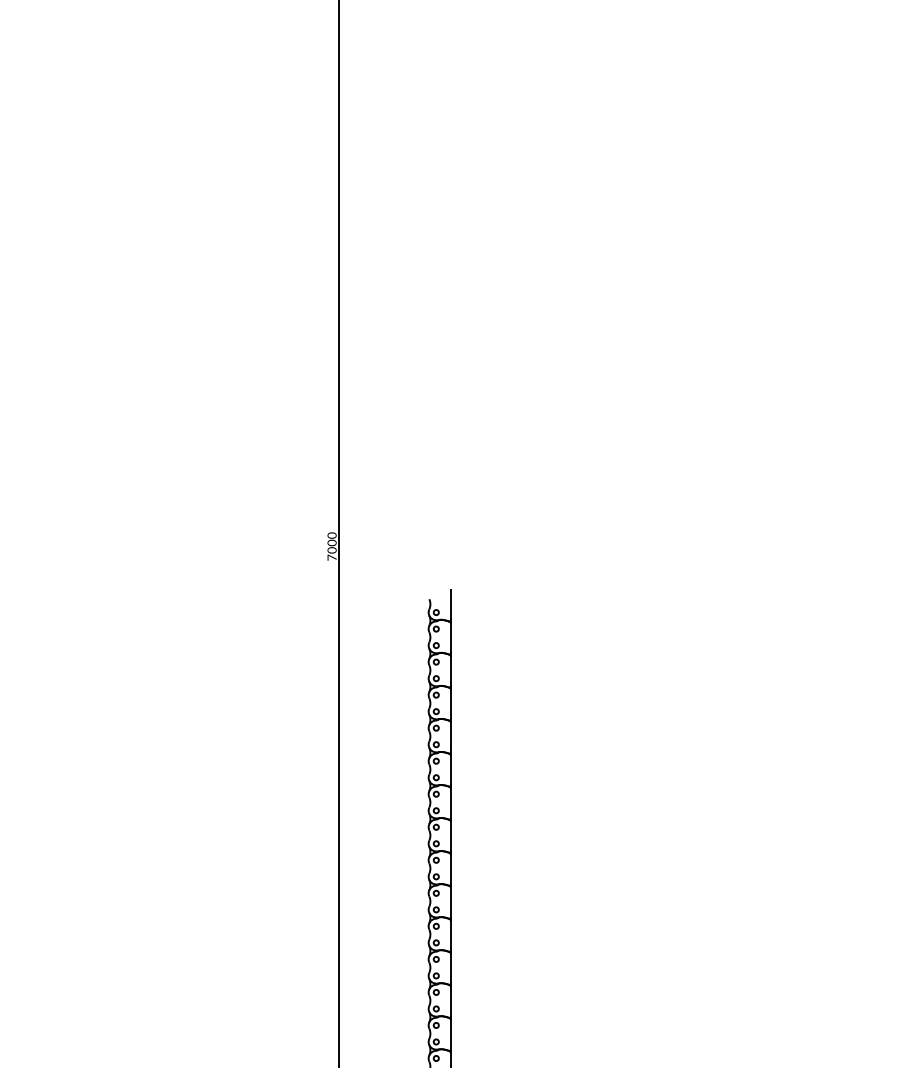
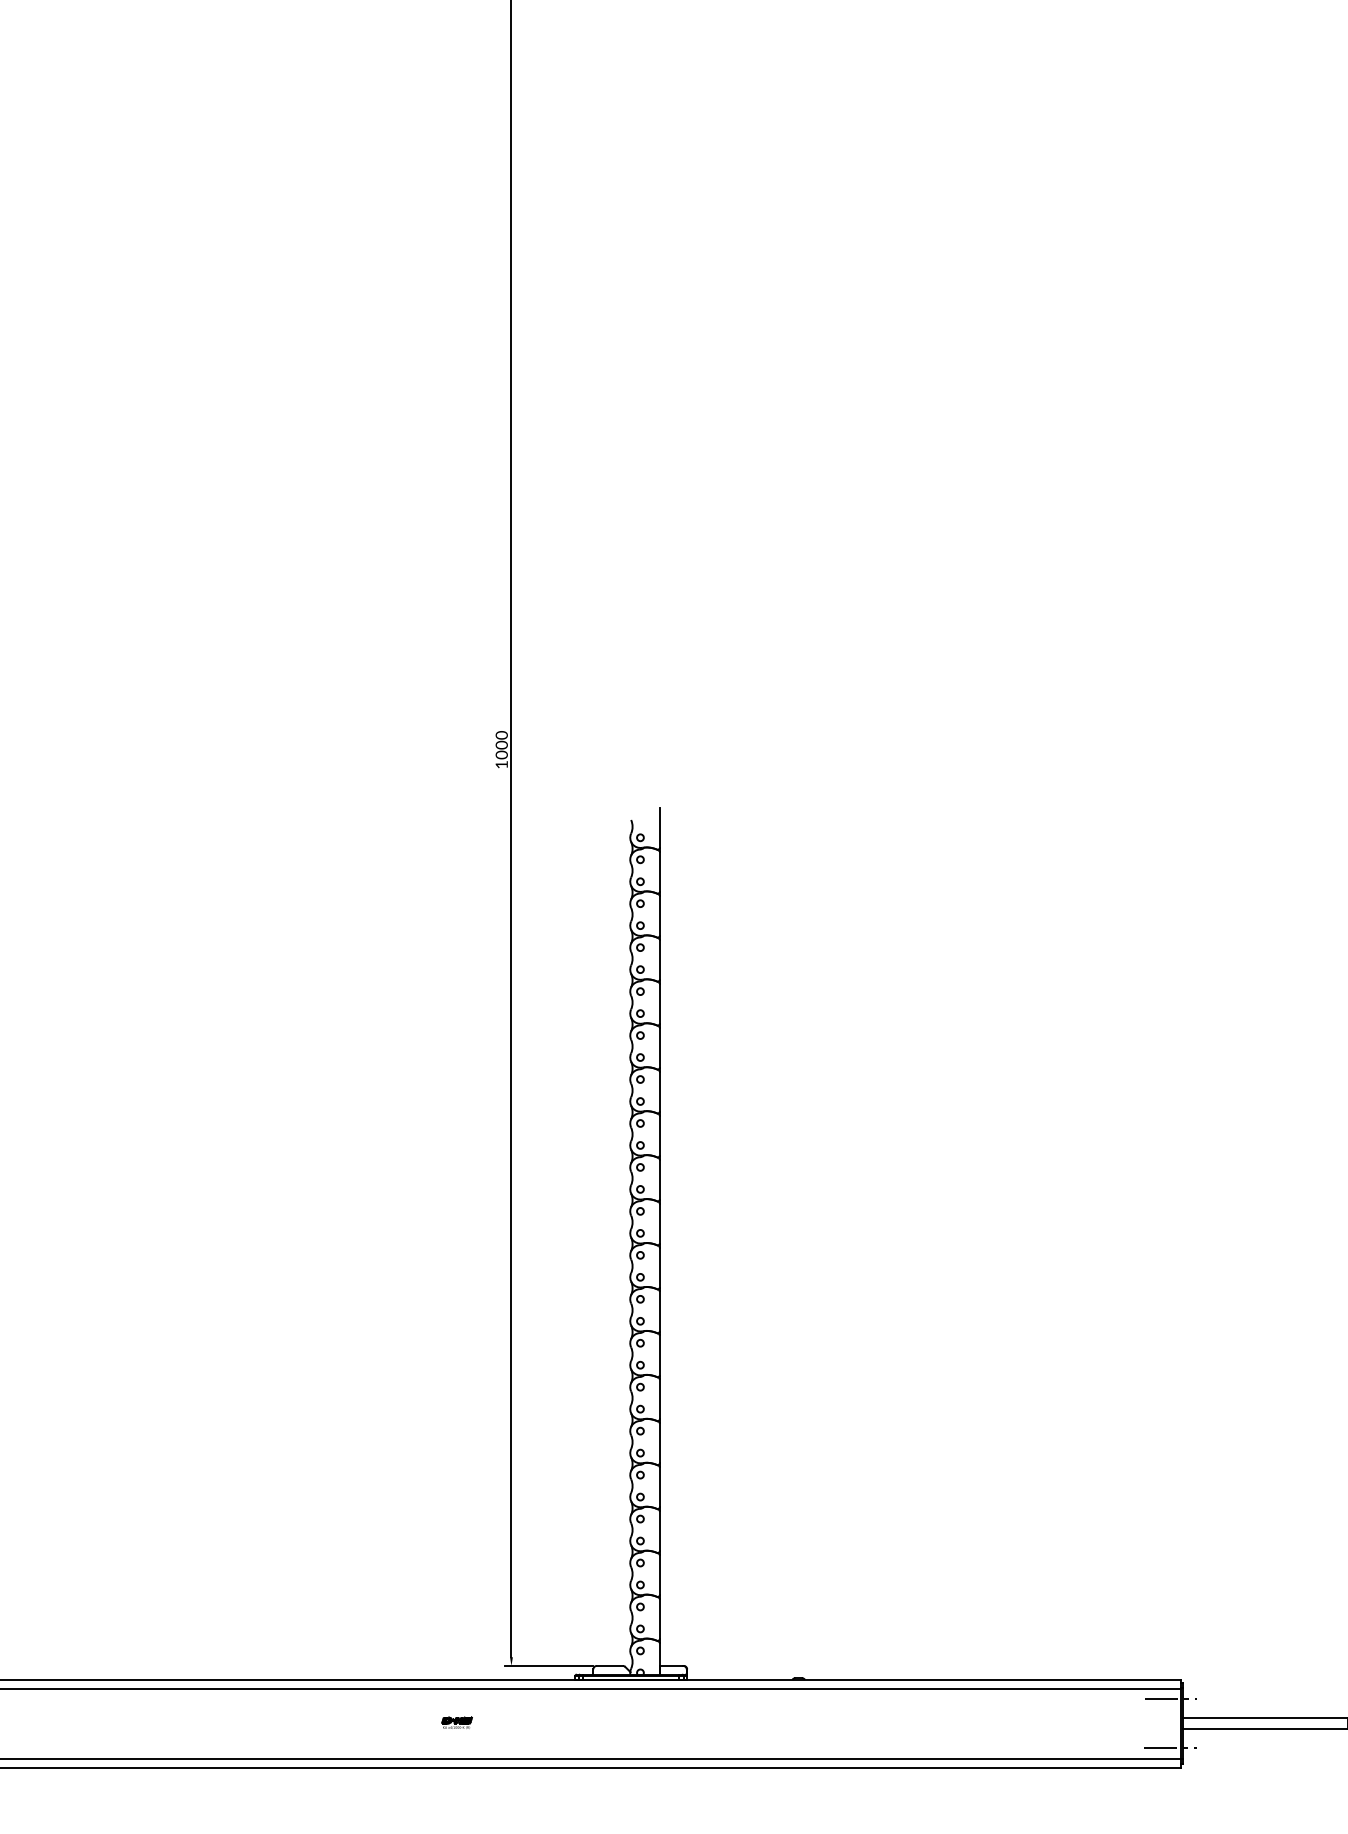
text: (331, 557) -> (501, 764), 7000 -> 1000

